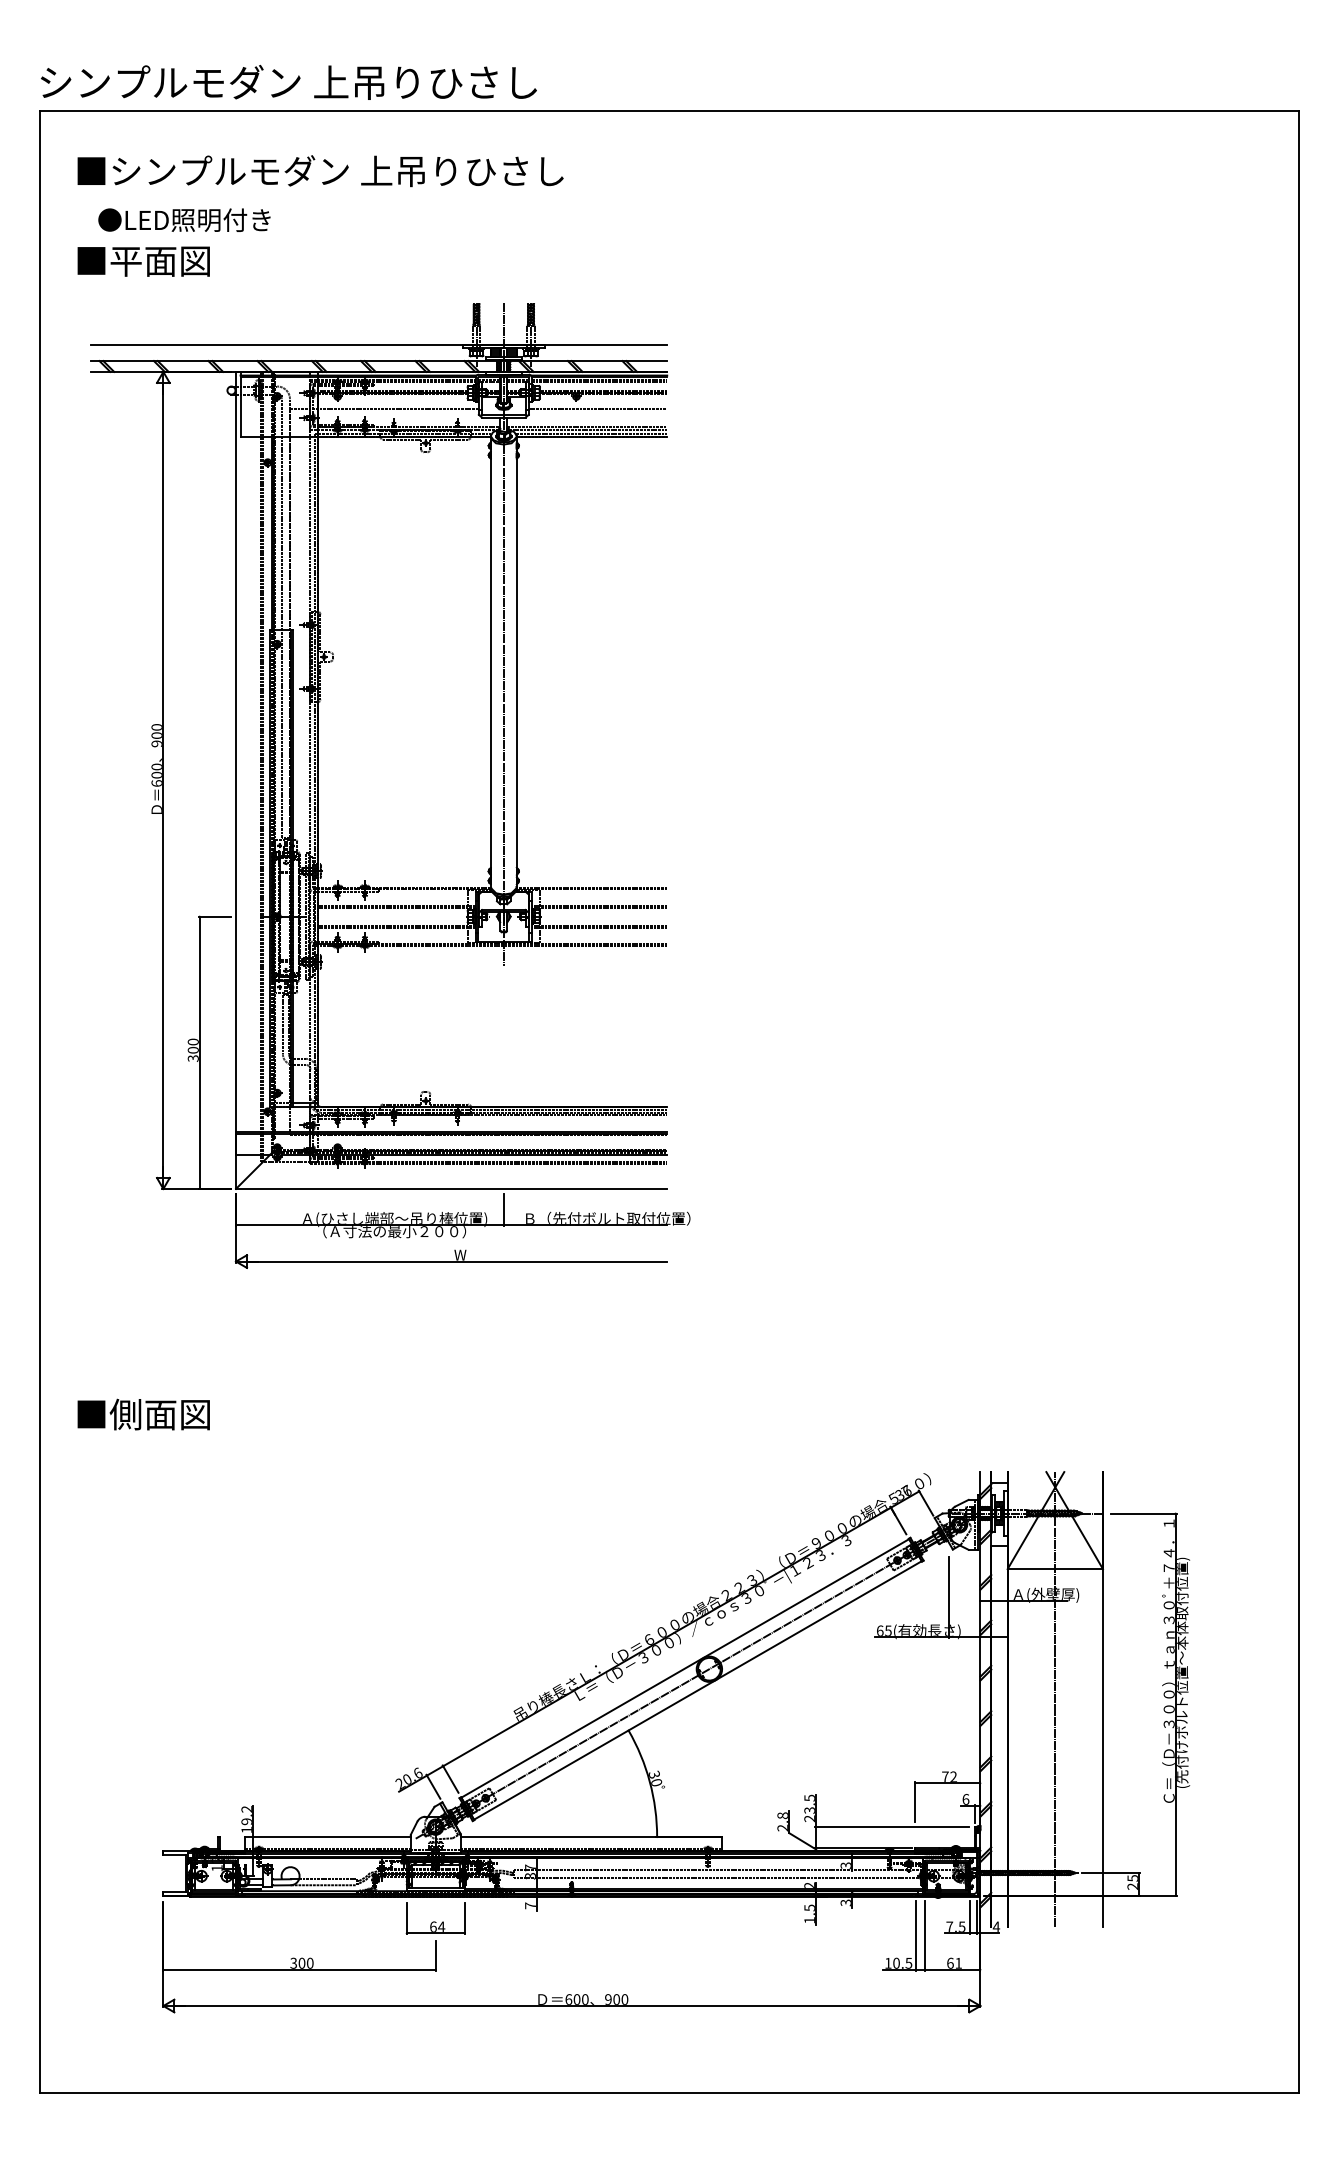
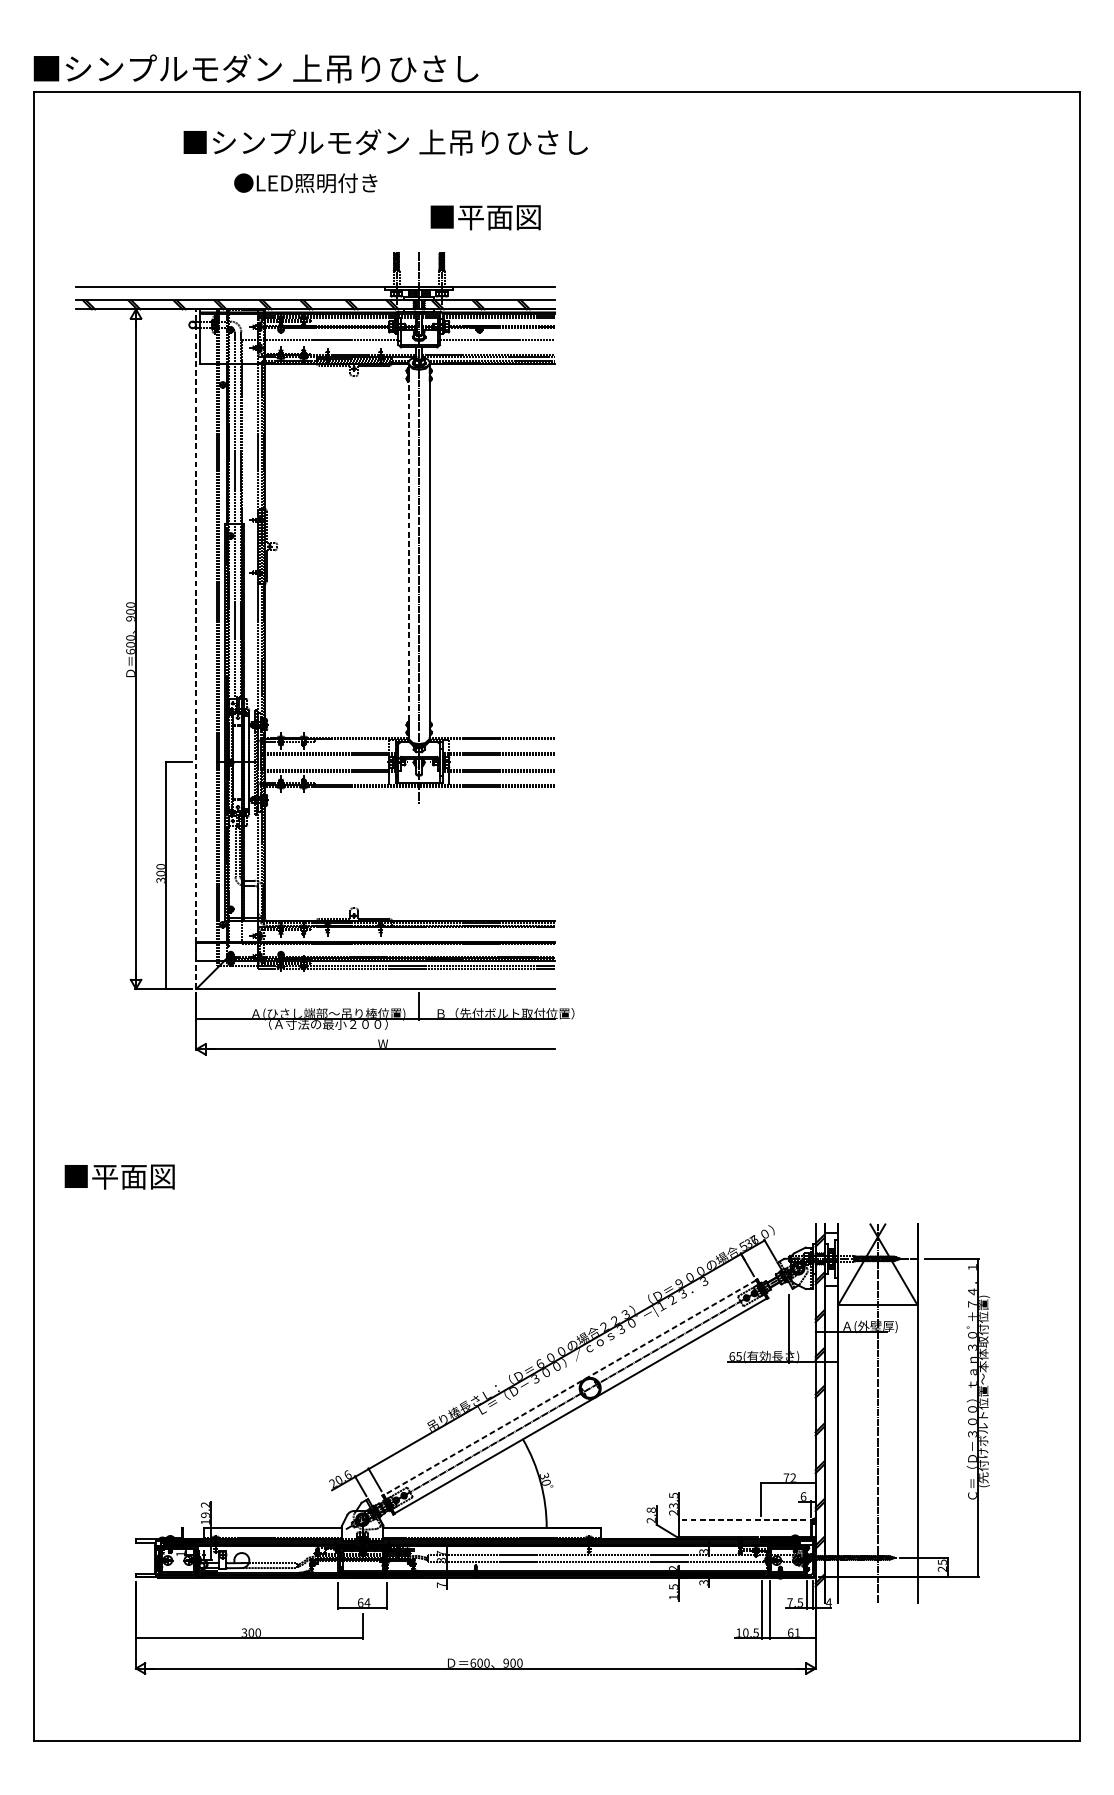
text: (307, 81) -> (255, 67), シンプルモダン 上吊りひさし -> ■シンプルモダン 上吊りひさし
text: (320, 171) -> (385, 142), moved
text: (184, 219) -> (305, 182), moved
text: (143, 261) -> (485, 217), moved
line: (491, 673) -> (408, 560), solid -> dashed
line: (236, 780) -> (196, 649), solid -> dashed
text: (125, 1414) -> (104, 1176), ■側面図 -> ■平面図
line: (685, 1668) -> (570, 1387), solid -> dashed
line: (892, 1826) -> (742, 1519), solid -> dashed

